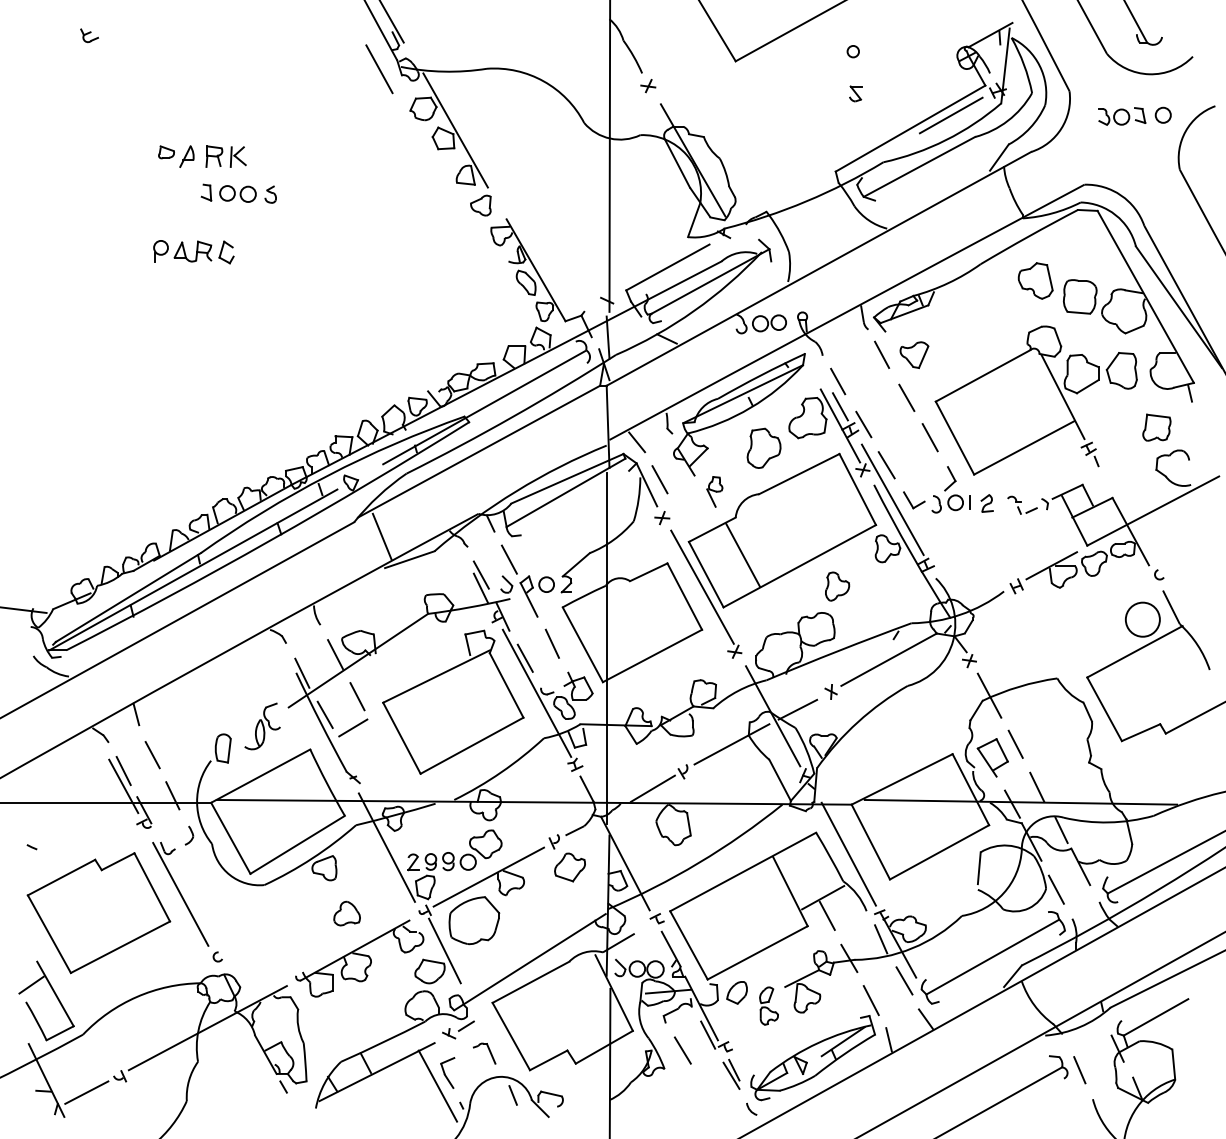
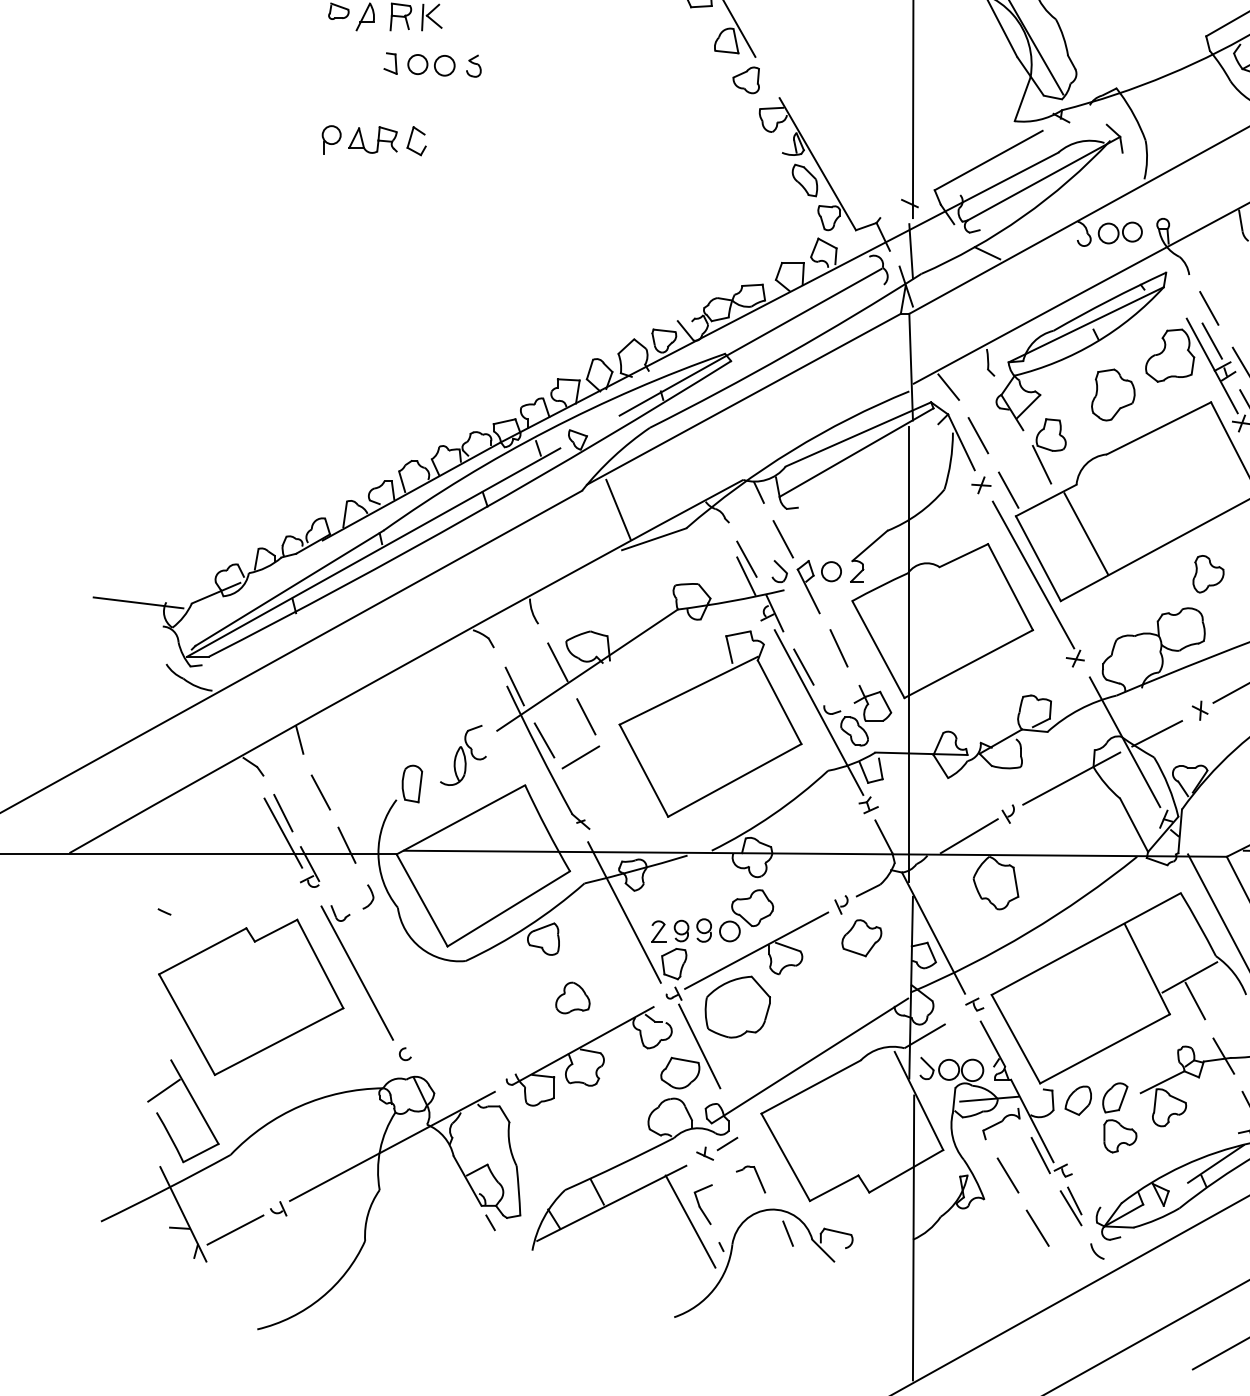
part: (714, 491) -> (1049, 450), size x1.67
line: (682, 521) -> (1007, 489), added
part: (768, 1005) -> (1119, 1117), size x1.43
line: (705, 1090) -> (1037, 1227), added

